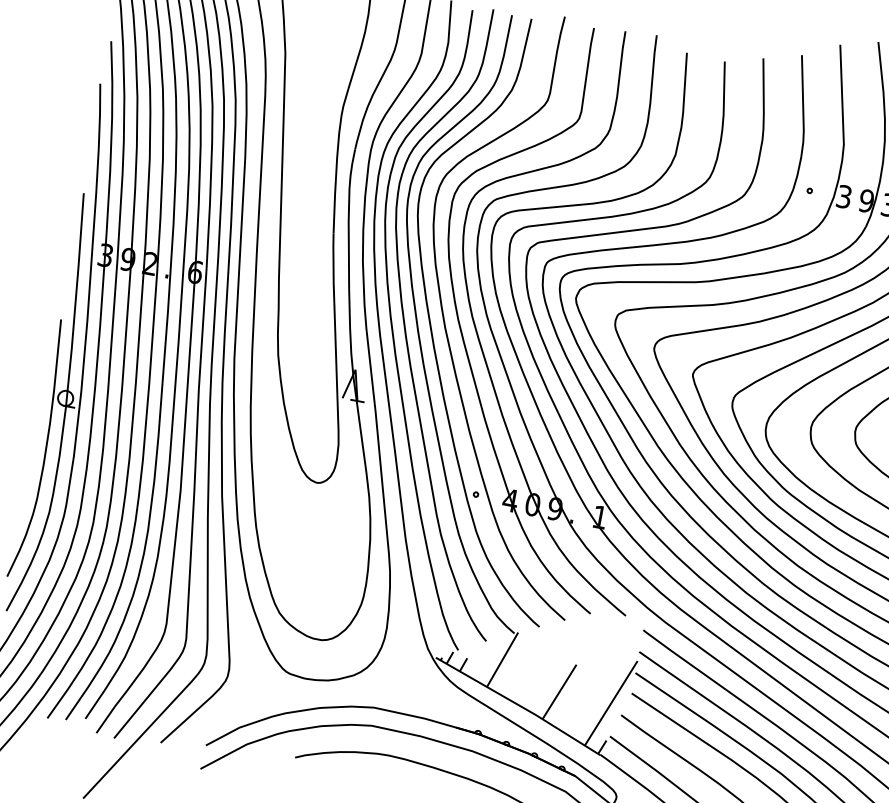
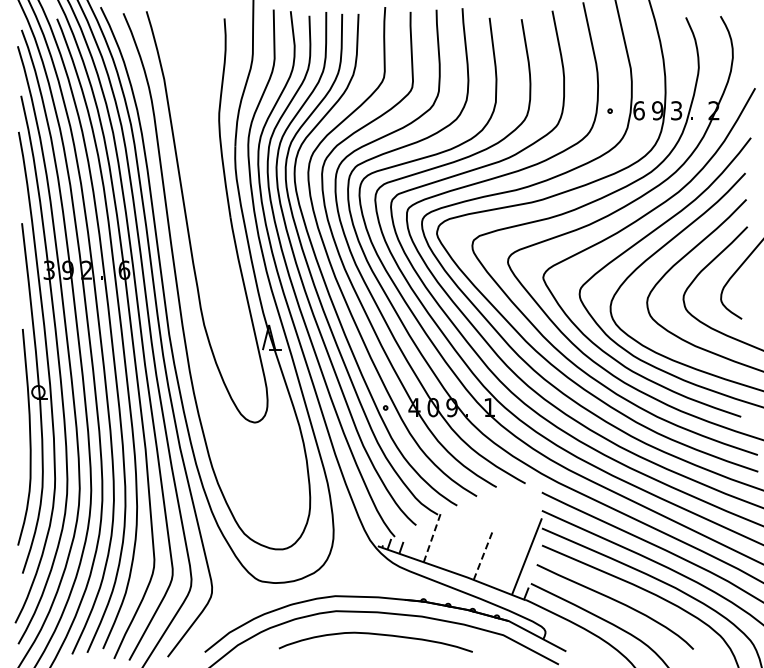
text: (843, 196) -> (638, 110), 3 -> 6
line: (502, 659) -> (432, 537), solid -> dashed
line: (559, 691) -> (483, 554), solid -> dashed

